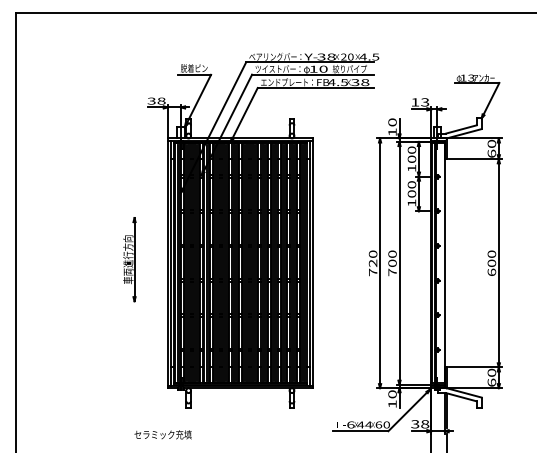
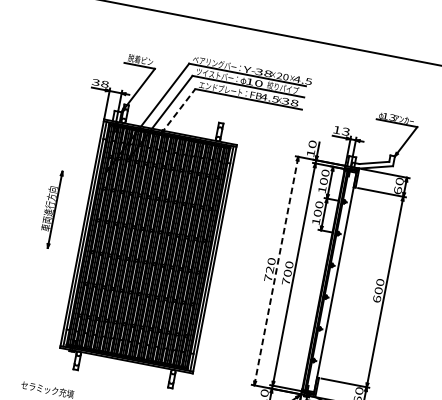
line: (244, 114) -> (178, 111), solid -> dashed
part: (129, 259) -> (50, 208), moved
line: (380, 263) -> (276, 271), solid -> dashed

